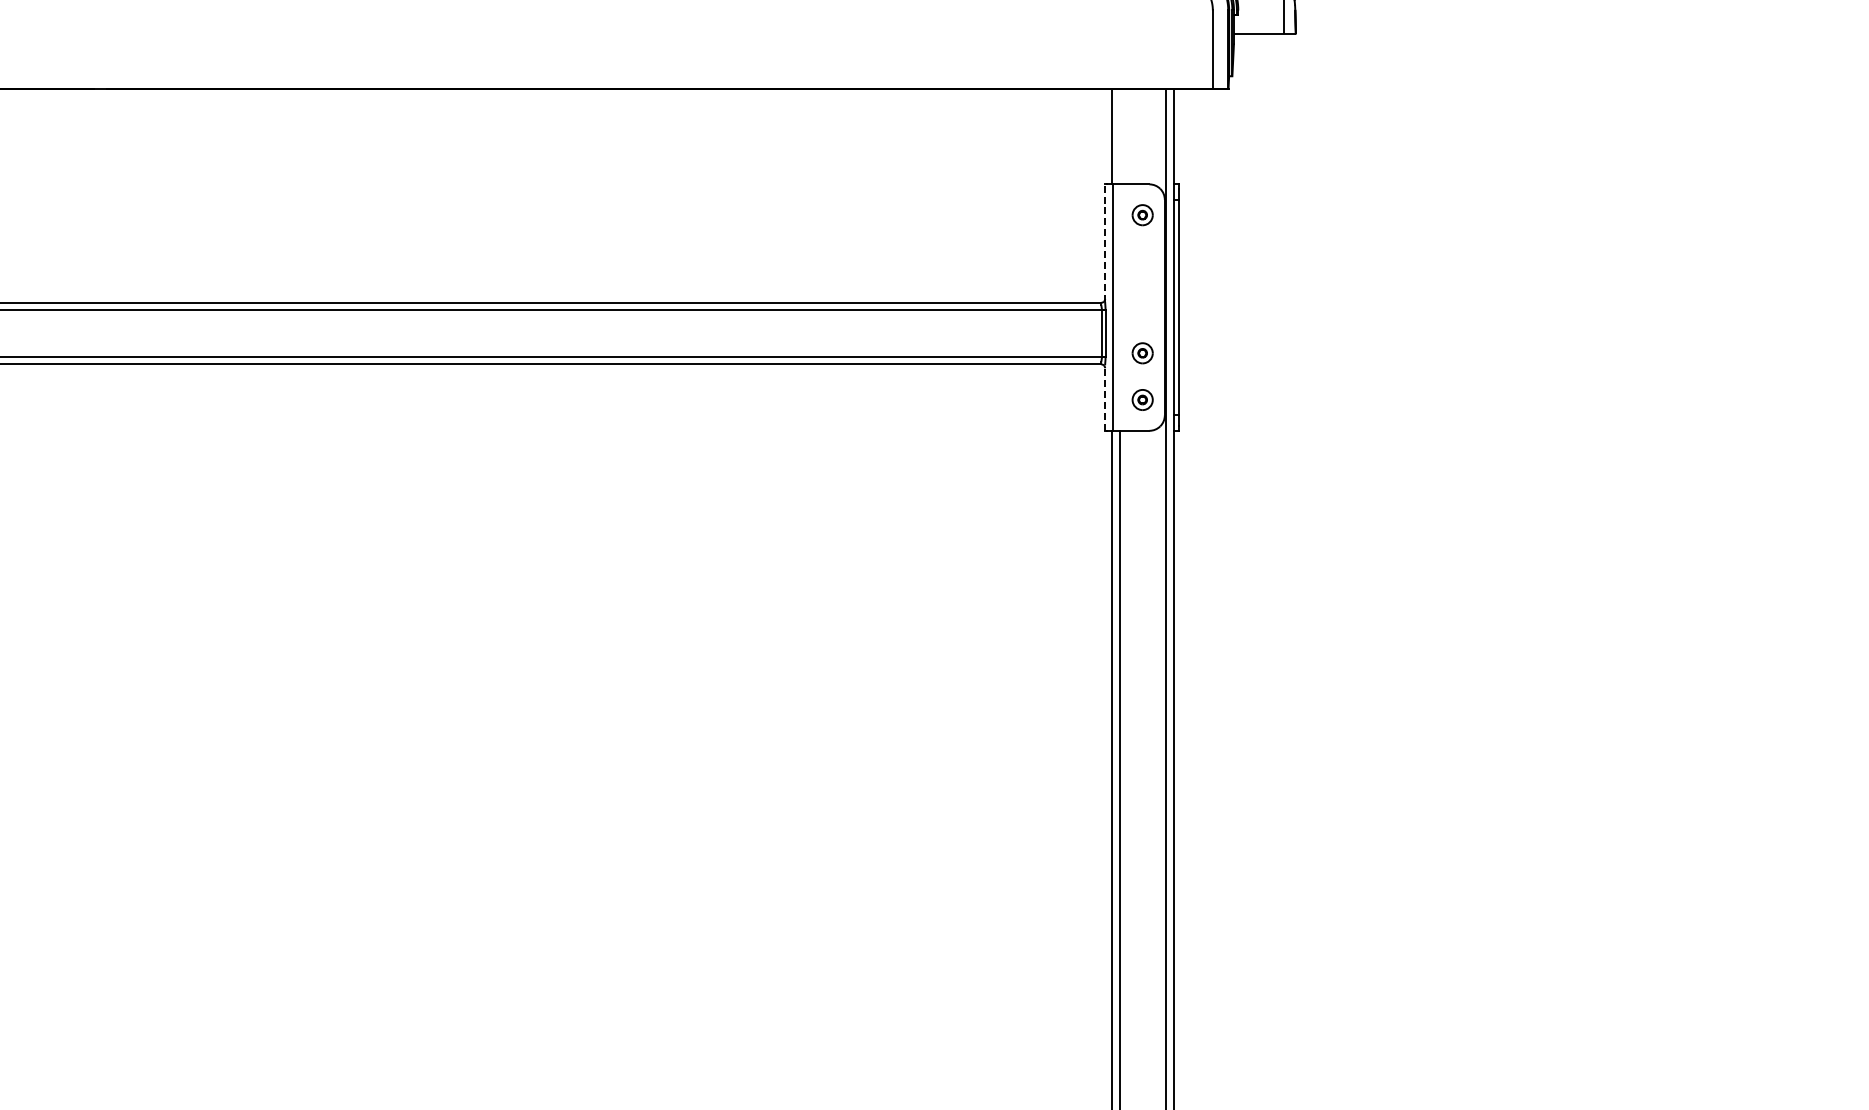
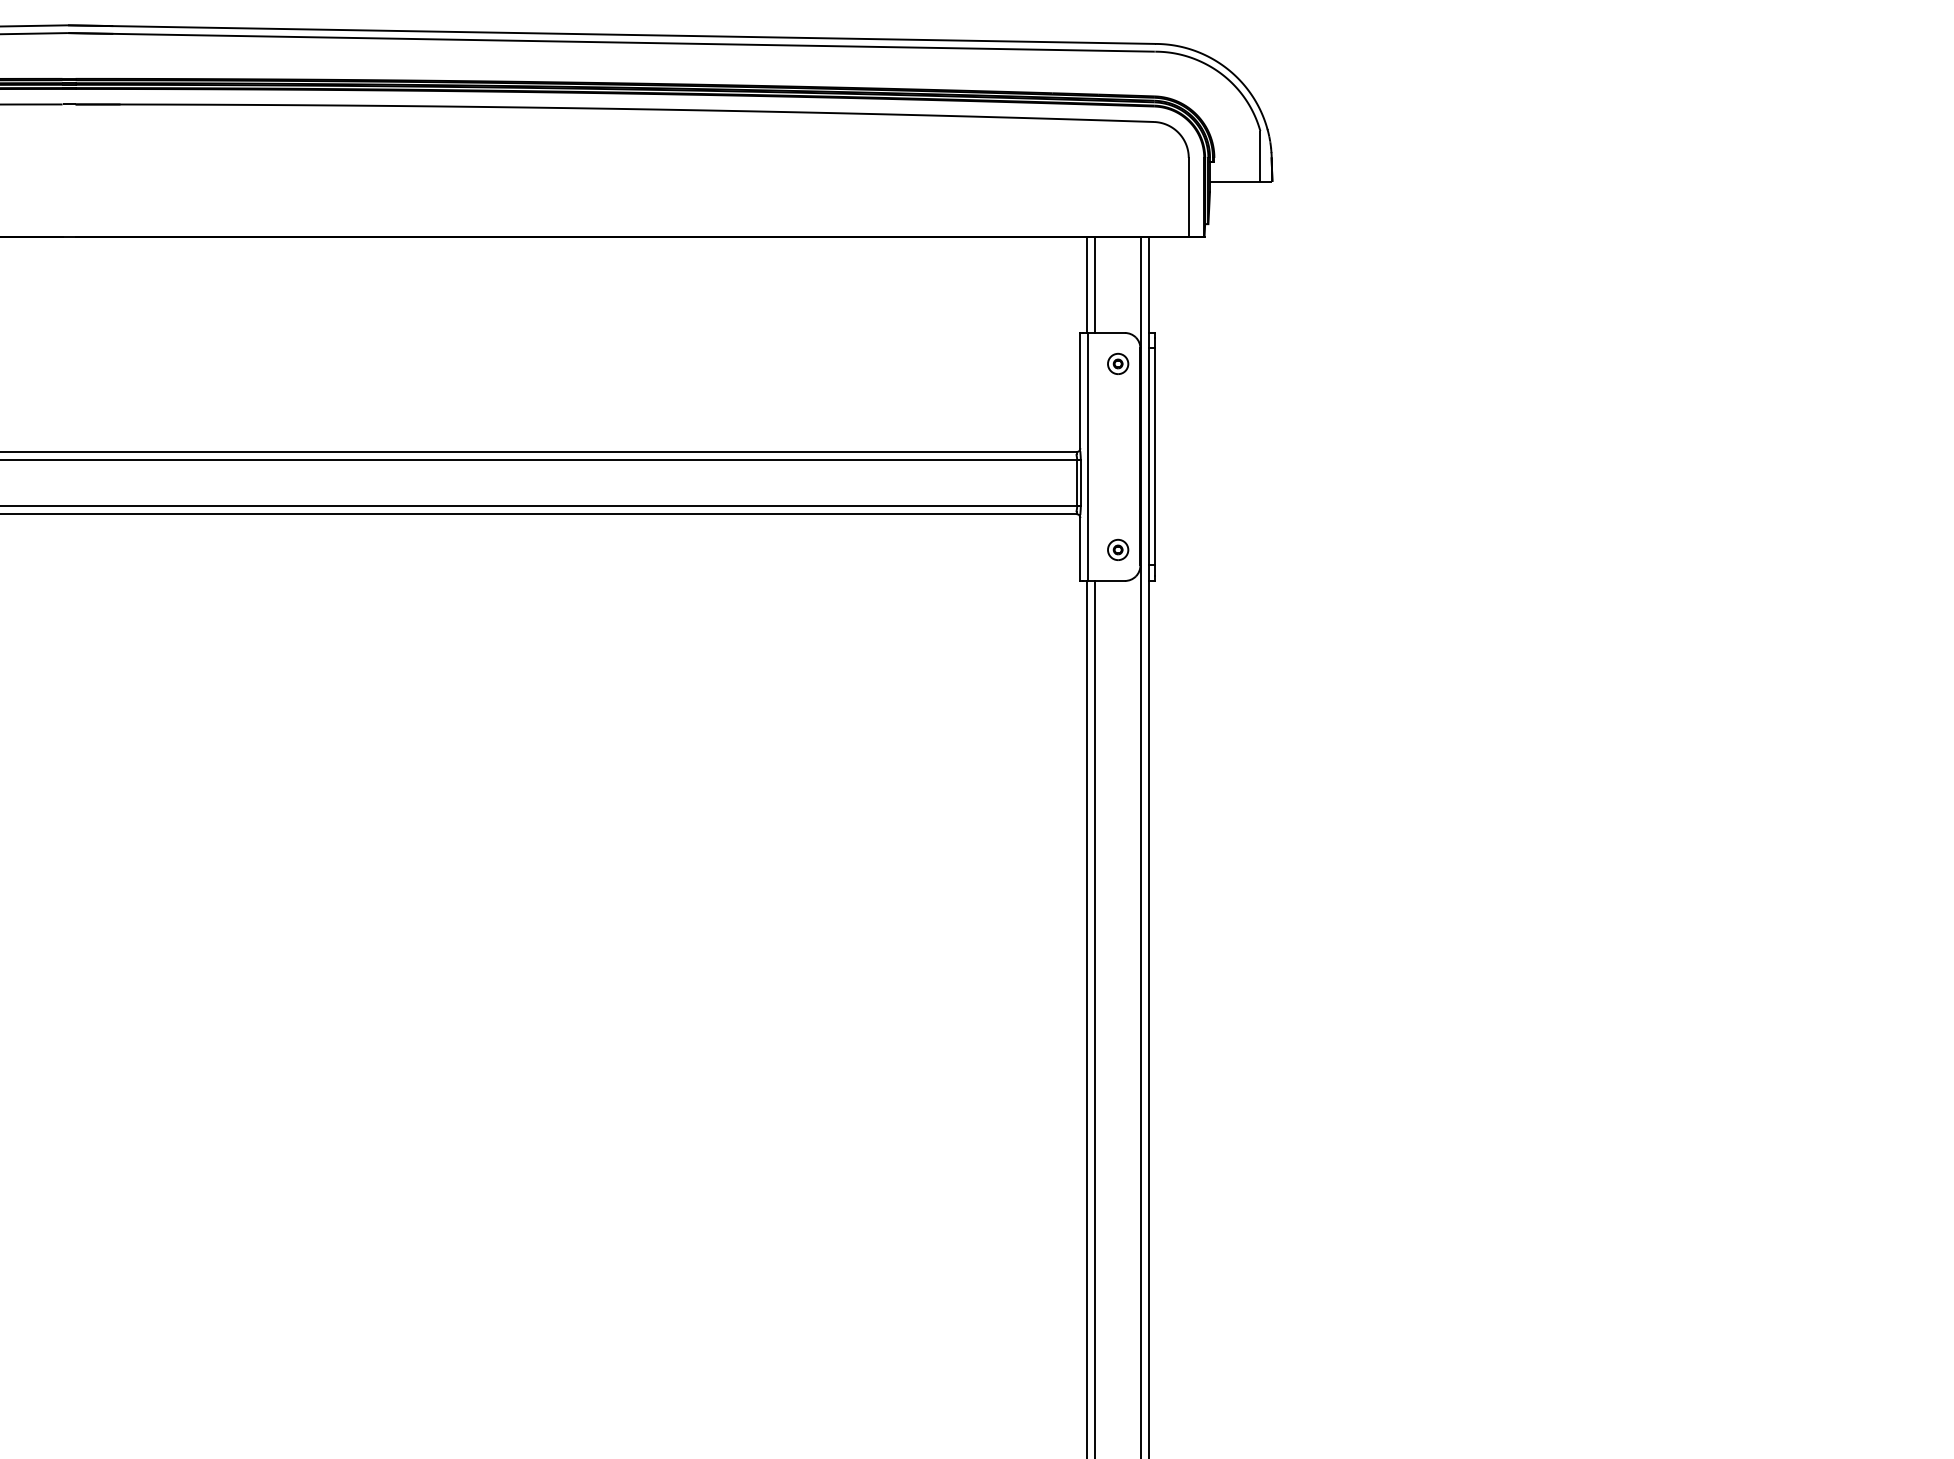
line: (1119, 136) -> (1094, 284), added
line: (1105, 242) -> (1080, 391), dashed -> solid
part: (1143, 352) -> (1118, 502), removed
line: (1105, 398) -> (1080, 548), dashed -> solid

